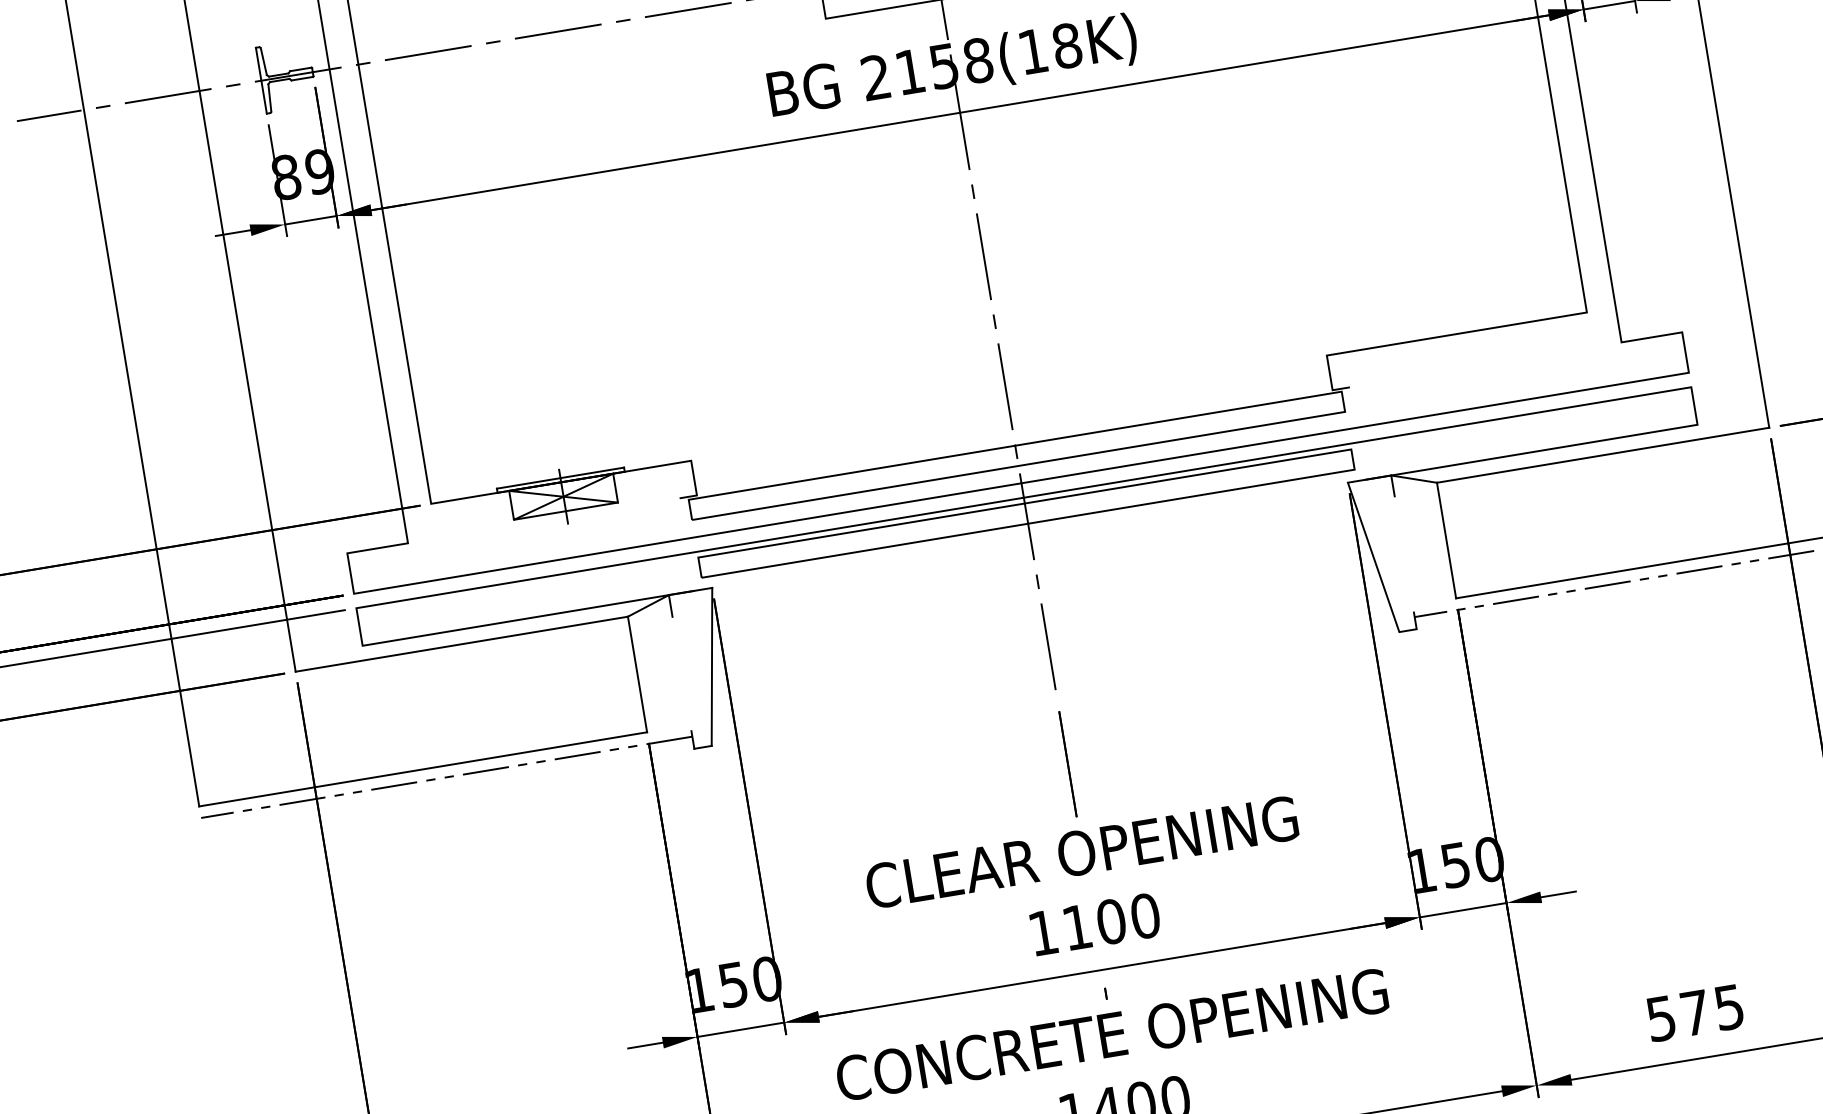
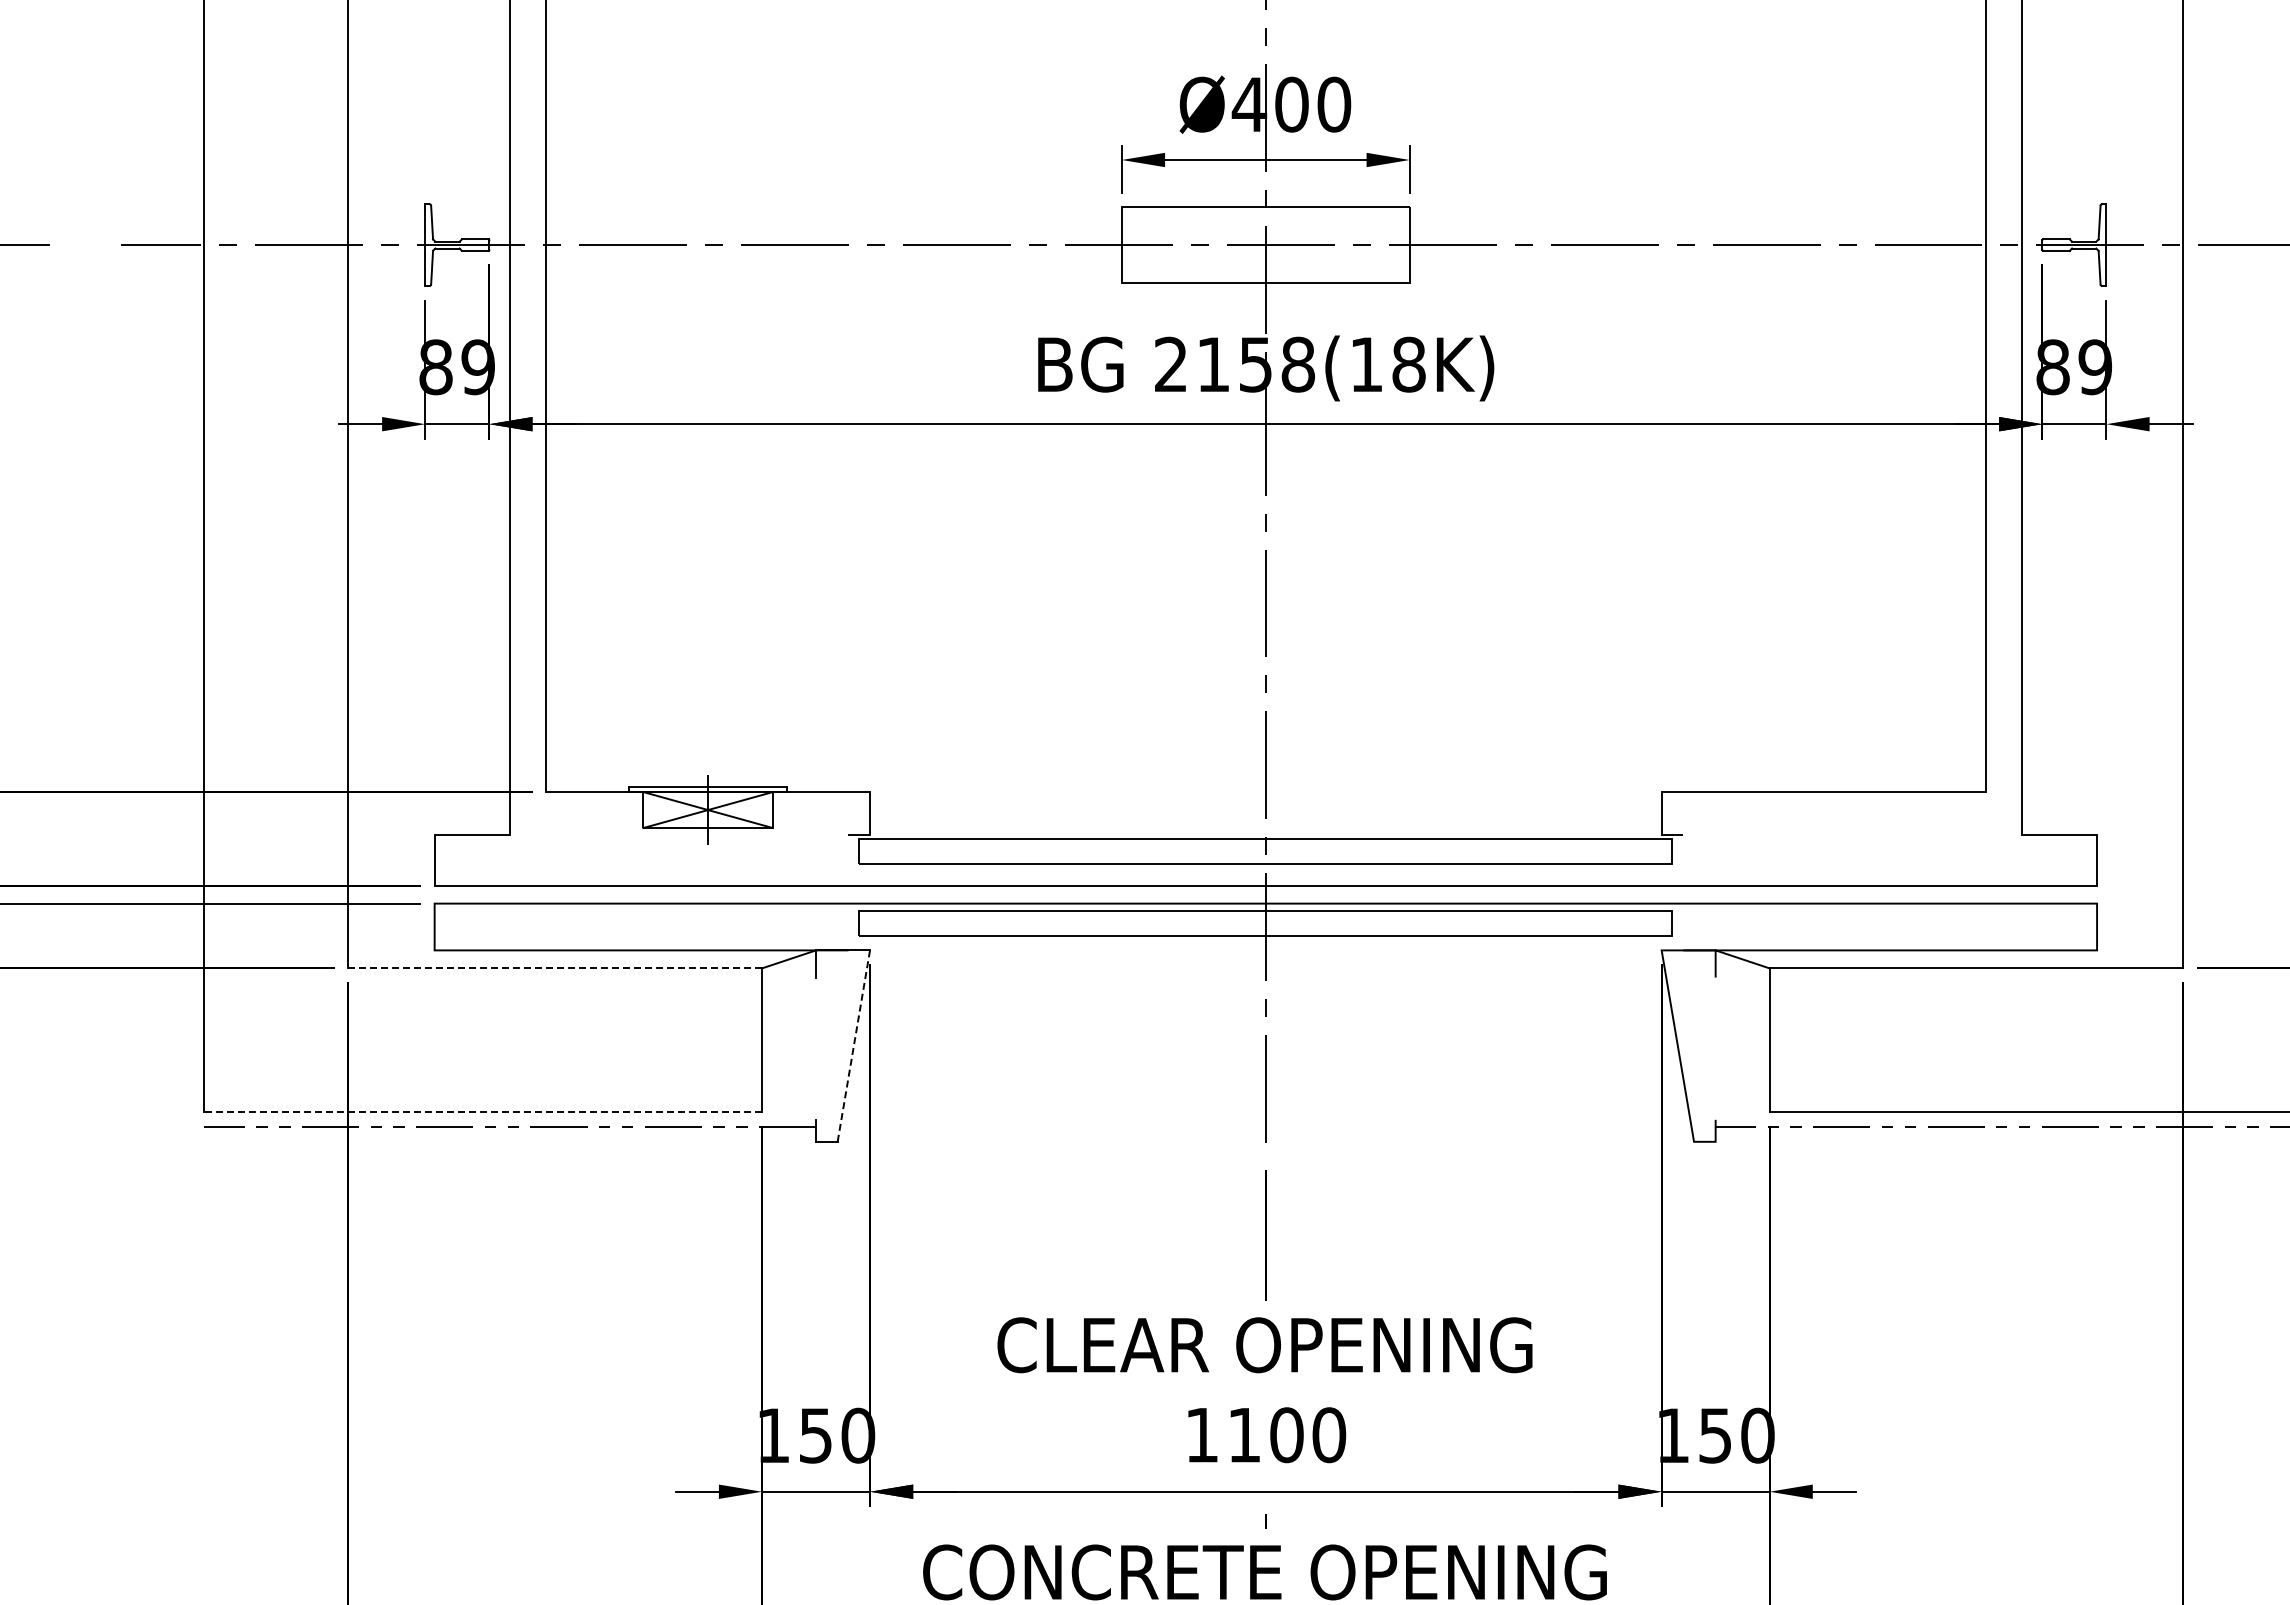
line: (462, 644) -> (555, 968), solid -> dashed
line: (711, 667) -> (853, 1046), solid -> dashed
line: (423, 769) -> (483, 1112), solid -> dashed

